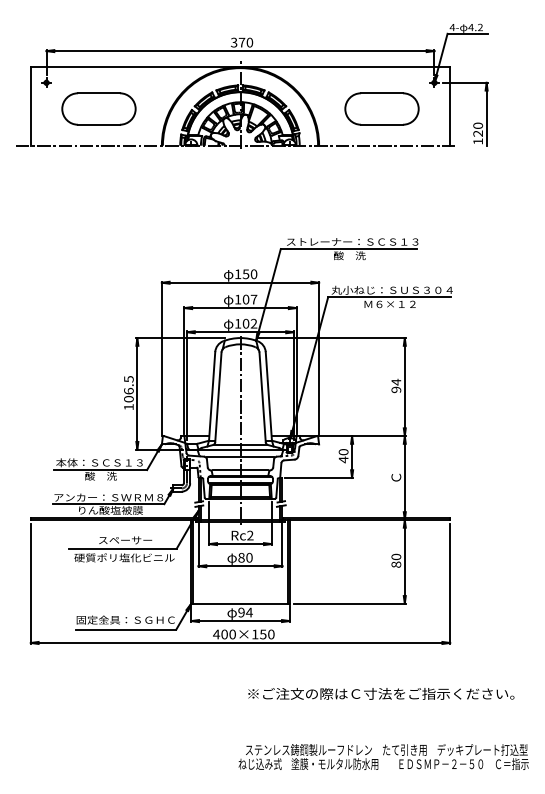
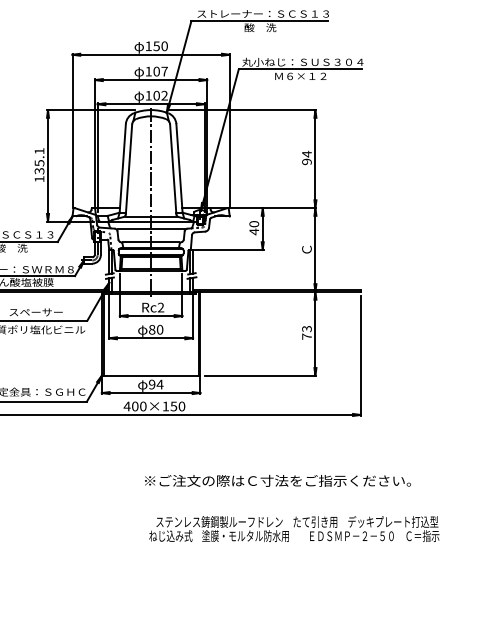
text: (128, 389) -> (39, 161), 106.5 -> 135.1
text: (396, 560) -> (307, 332), 80 -> 73
text: (381, 693) -> (278, 480), moved

